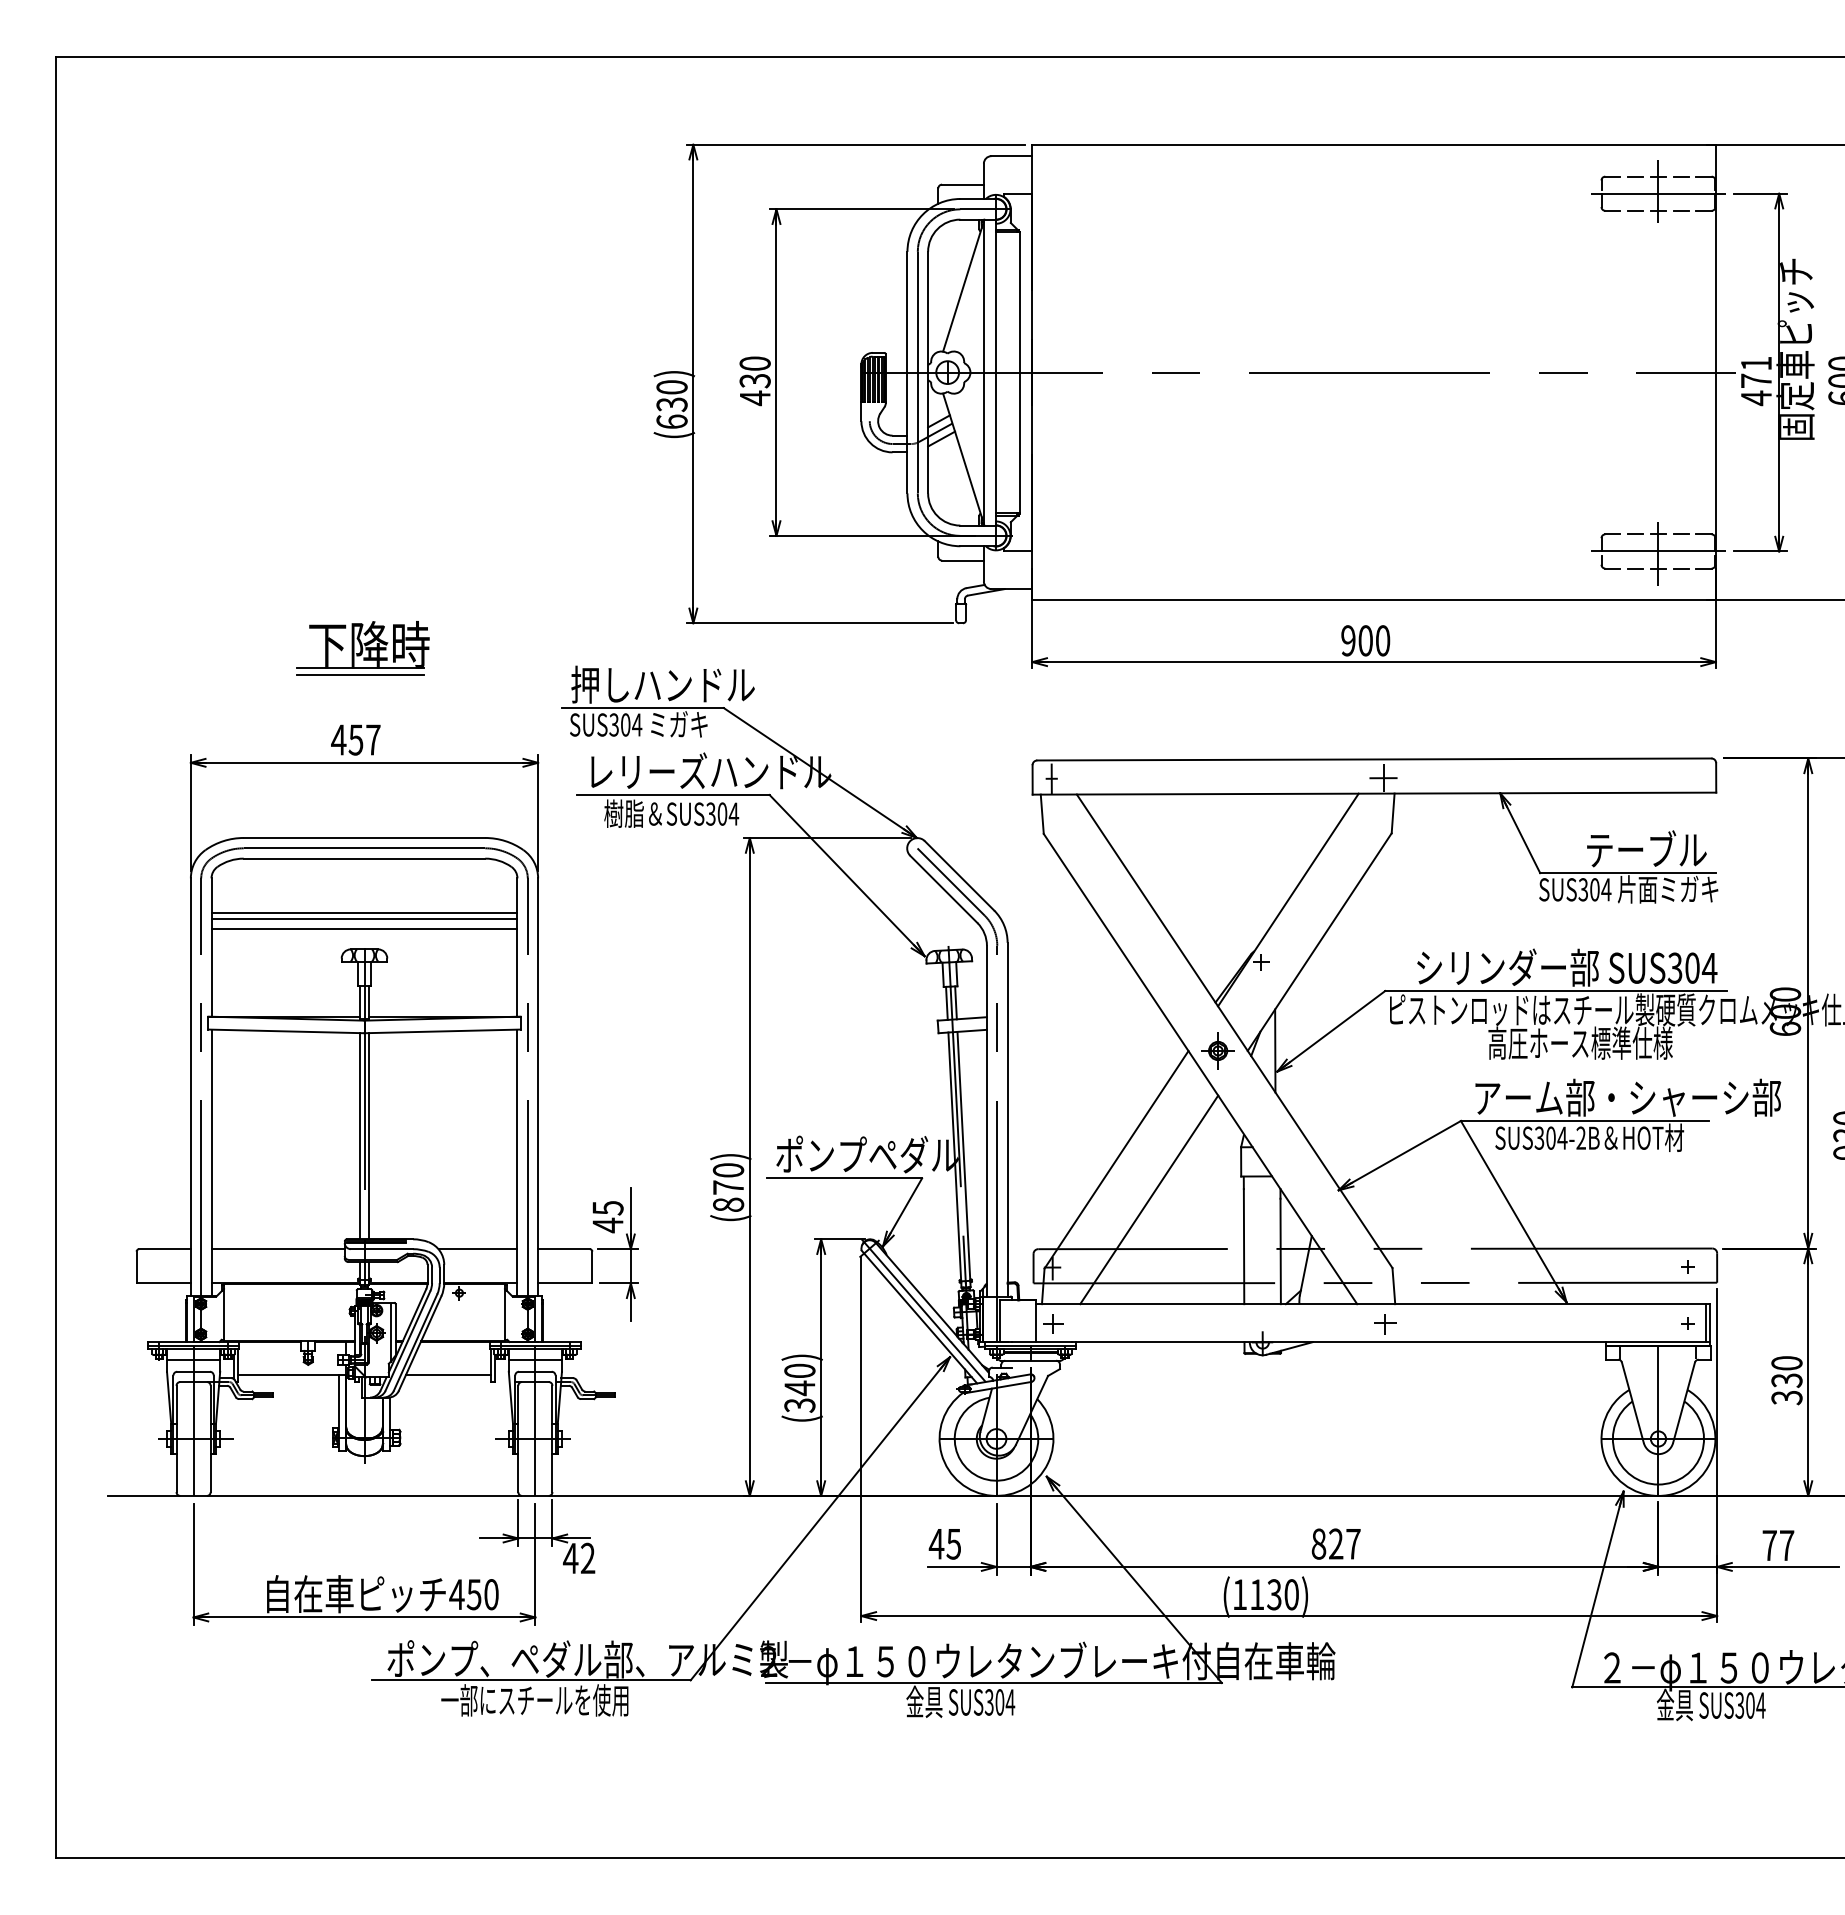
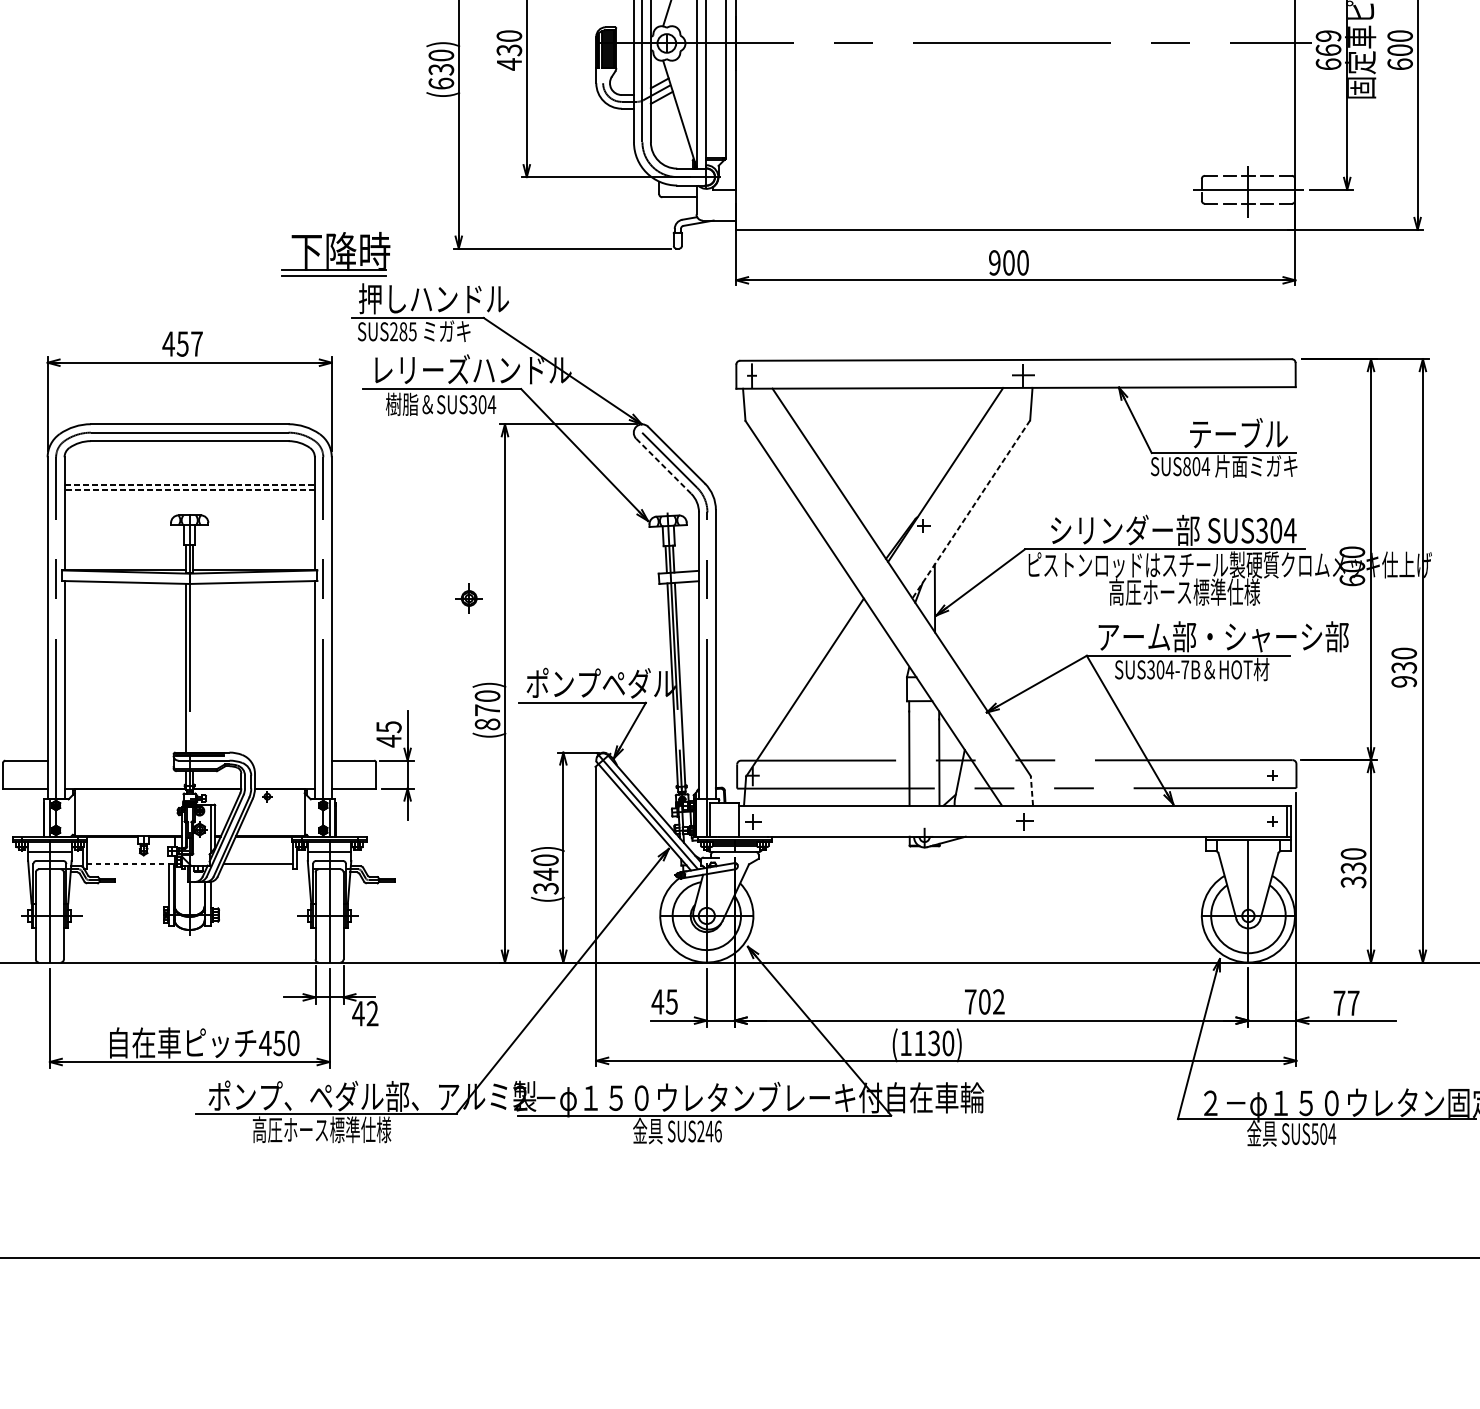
text: (1756, 381) -> (1328, 50), 471 -> 669
part: (362, 648) -> (335, 254), moved
text: (625, 724) -> (403, 331), SUS304 -> SUS285
line: (943, 889) -> (663, 466), solid -> dashed
text: (1583, 889) -> (1187, 466), SUS304 -> SUS804
line: (364, 912) -> (189, 485), solid -> dashed
line: (364, 918) -> (189, 490), solid -> dashed
line: (364, 929) -> (189, 499), removed
line: (1319, 942) -> (971, 509), solid -> dashed
part: (1217, 1050) -> (468, 598), moved
line: (369, 1136) -> (193, 668), removed
text: (1580, 1137) -> (1184, 669), SUS304-2B -> SUS304-7B
line: (1149, 1199) -> (832, 720), removed
line: (277, 1249) -> (118, 760), removed
line: (477, 1249) -> (282, 760), removed
line: (1393, 1285) -> (1031, 790), solid -> dashed
line: (292, 1375) -> (130, 864), solid -> dashed
text: (1335, 1543) -> (984, 1001), 827 -> 702
text: (534, 1700) -> (328, 1129), 一部にスチールを使用 -> 高圧ホース標準仕様
text: (999, 1702) -> (709, 1131), SUS304 -> SUS246
text: (1739, 1705) -> (1314, 1134), SUS304 -> SUS504

